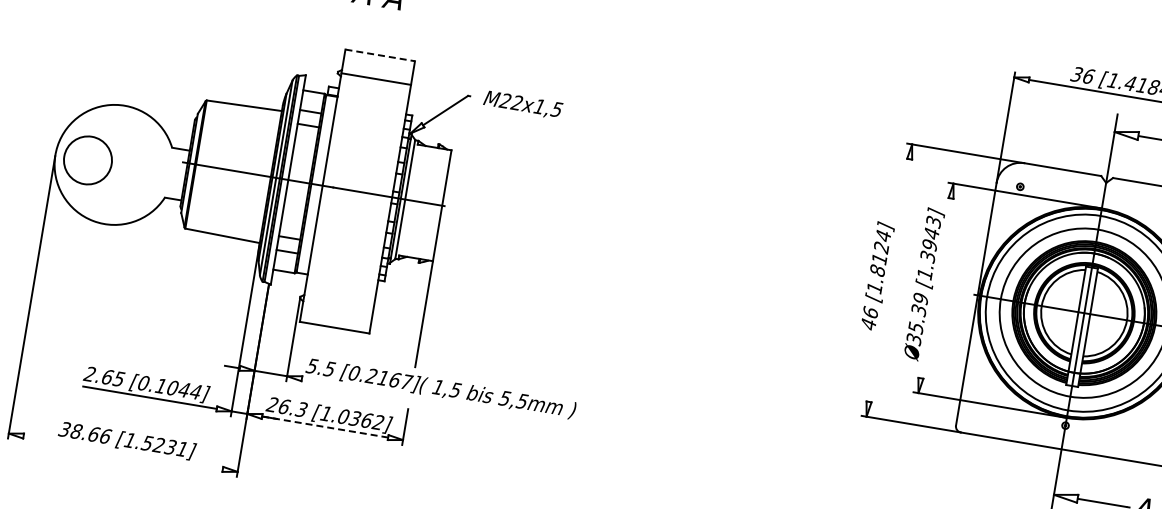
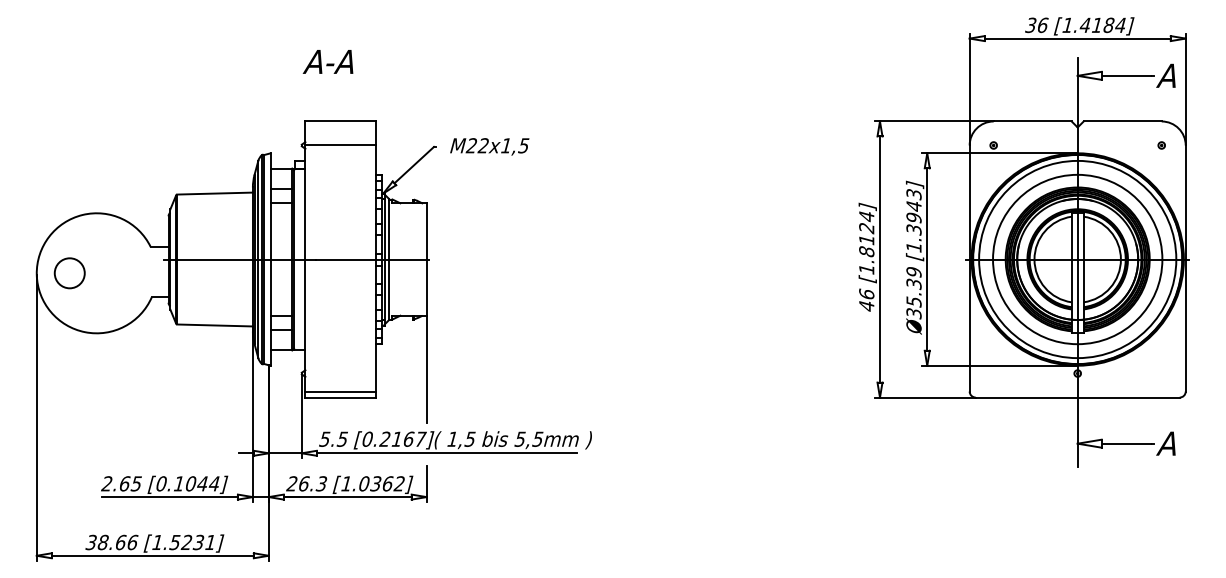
line: (381, 55) -> (341, 121), dashed -> solid
circle: (87, 160) -> (69, 273), size x0.62
line: (888, 280) -> (879, 259), added
line: (936, 288) -> (927, 259), added
line: (335, 321) -> (340, 391), added
line: (429, 400) -> (446, 453), added
line: (324, 427) -> (347, 497), dashed -> solid
line: (123, 452) -> (152, 555), added

